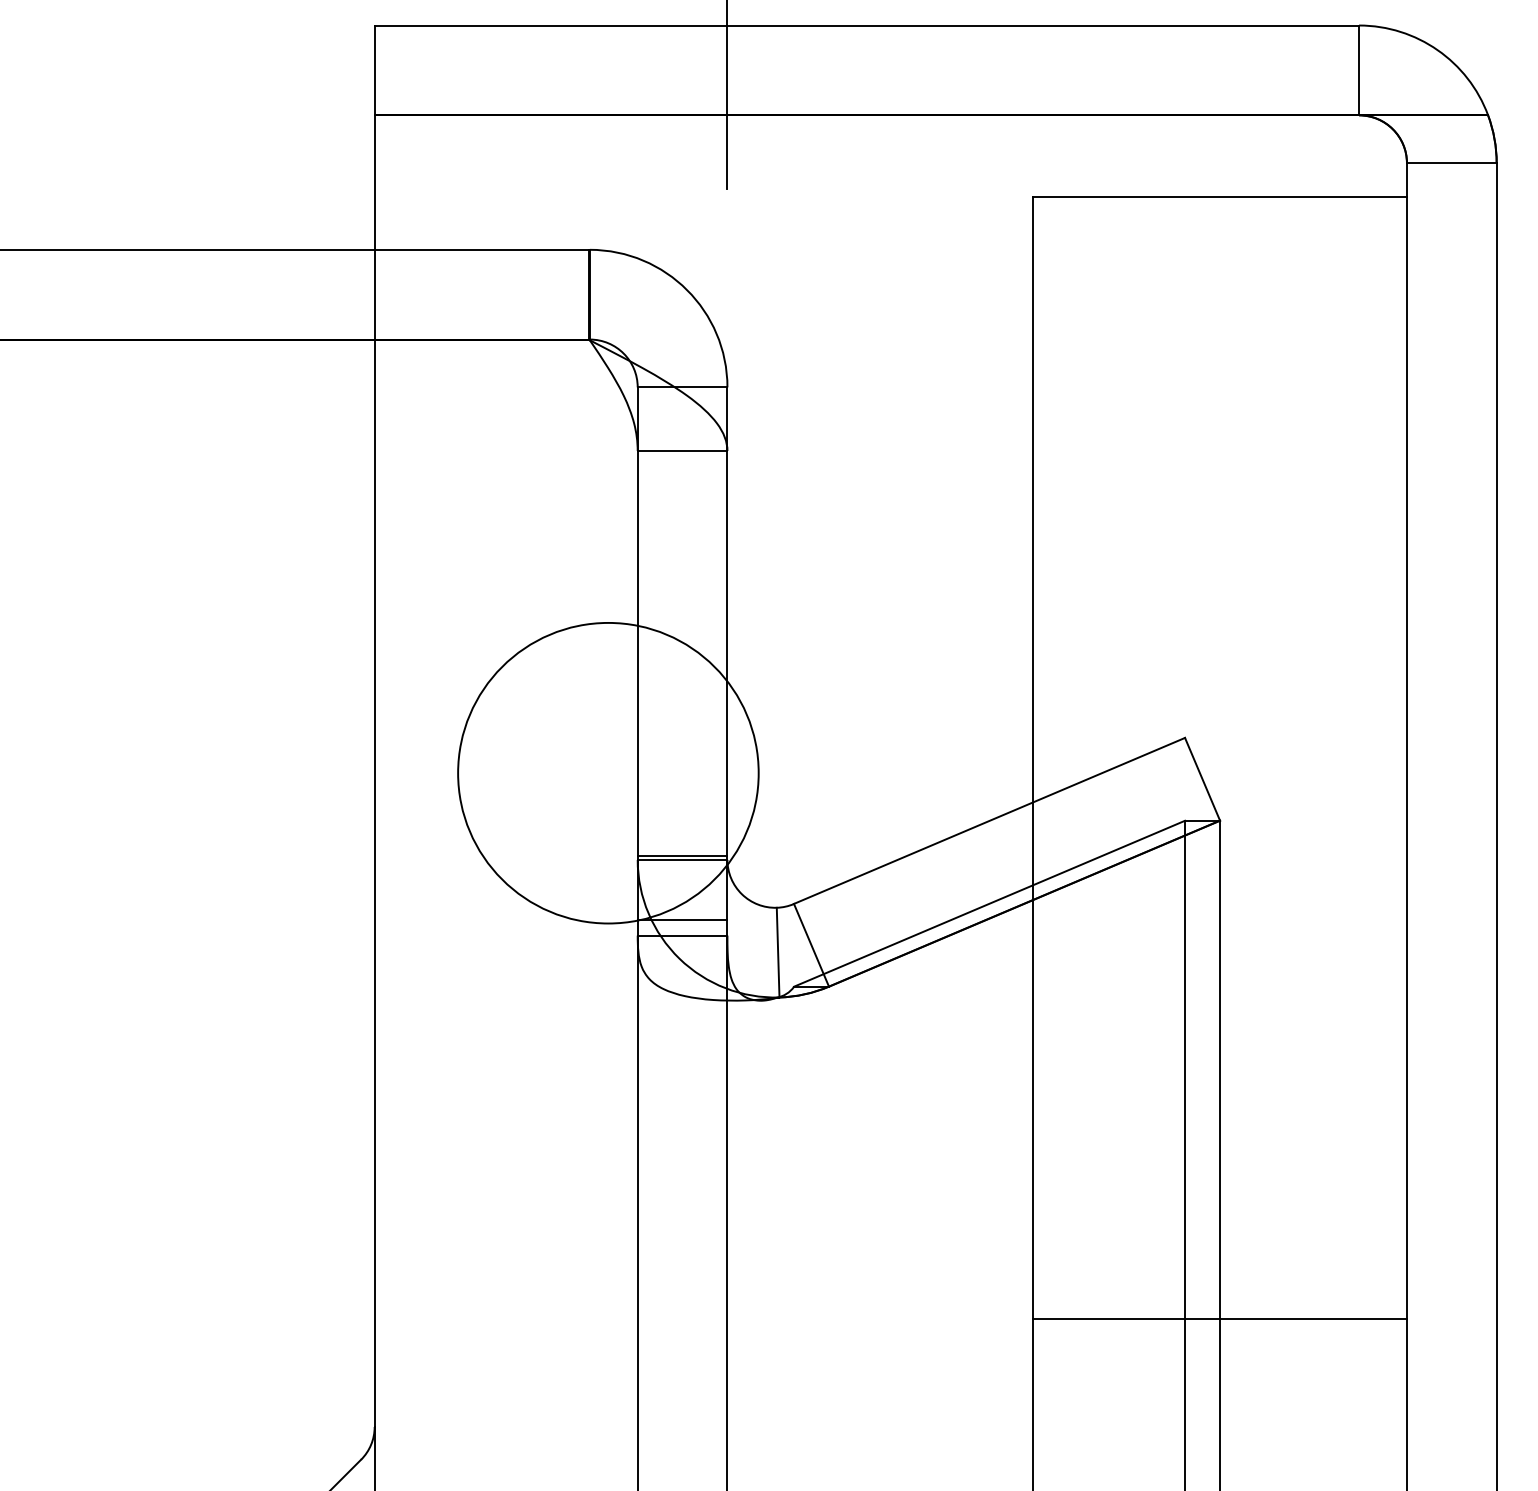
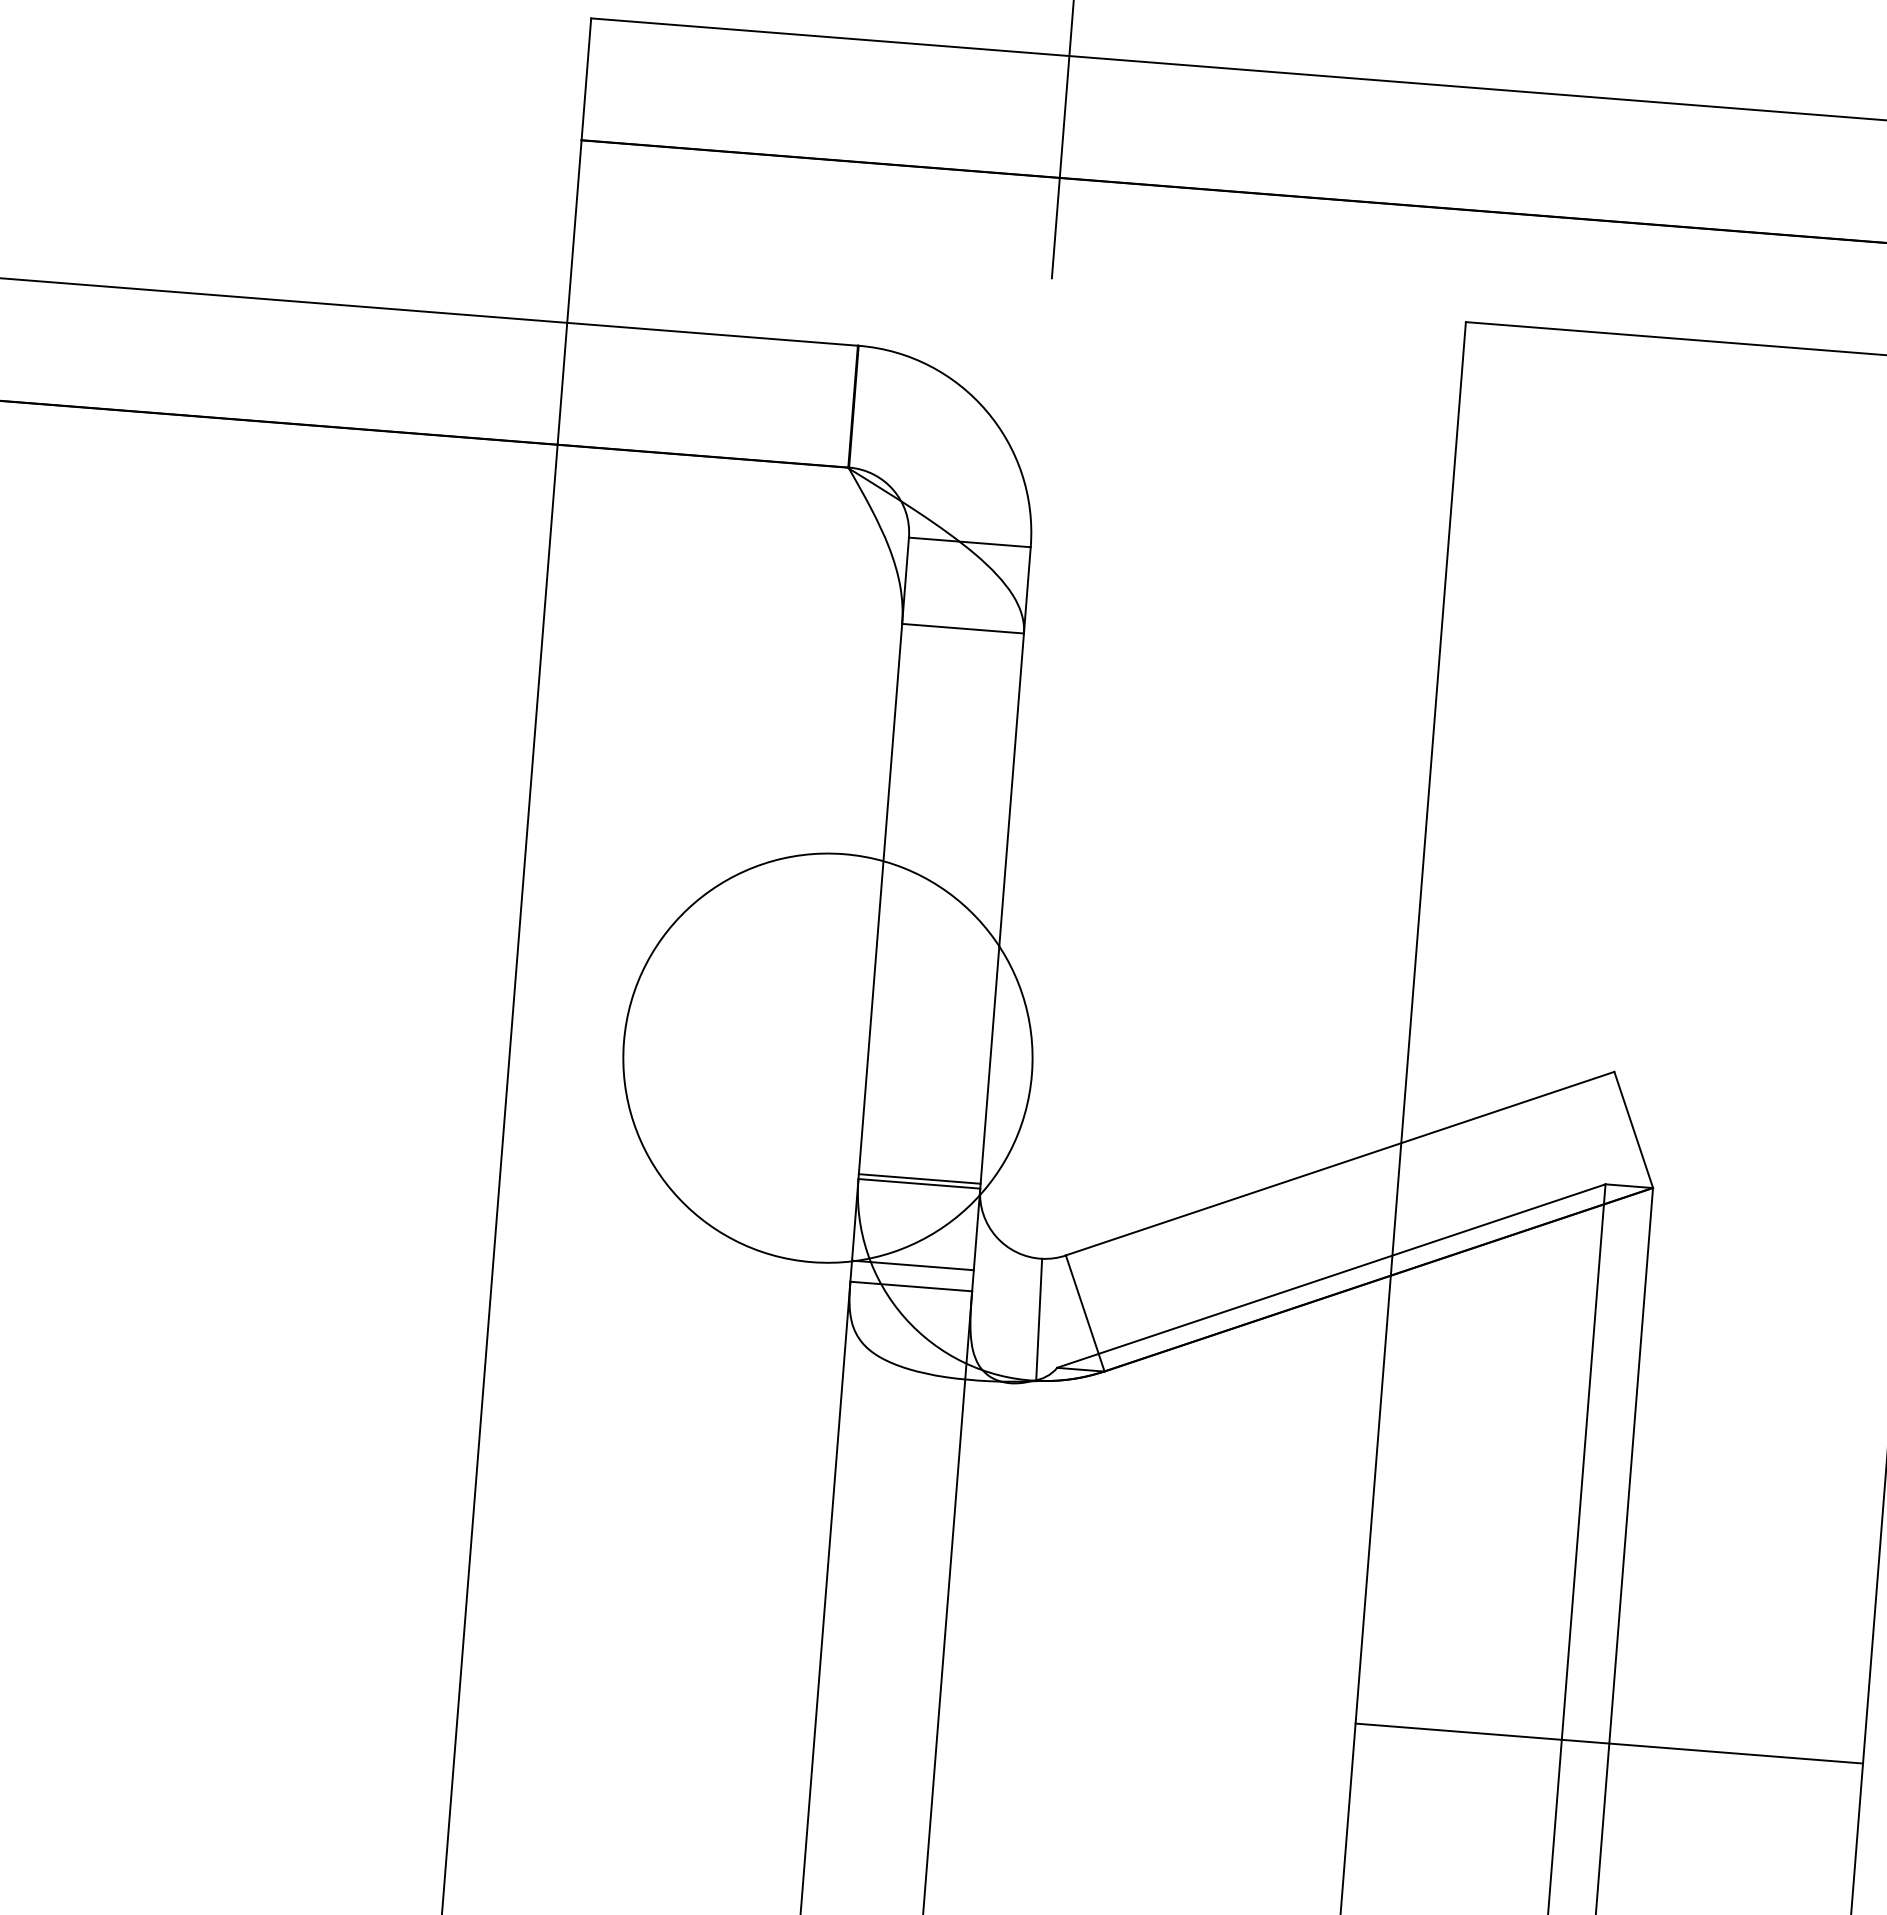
line: (1219, 1319) -> (1608, 1744), moved

